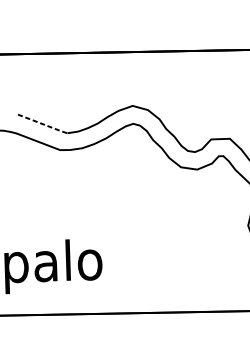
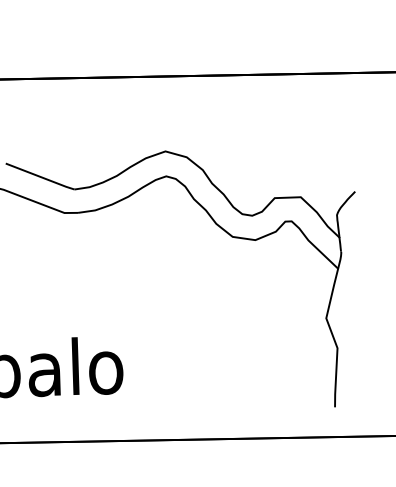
line: (43, 124) -> (41, 177), dashed -> solid

